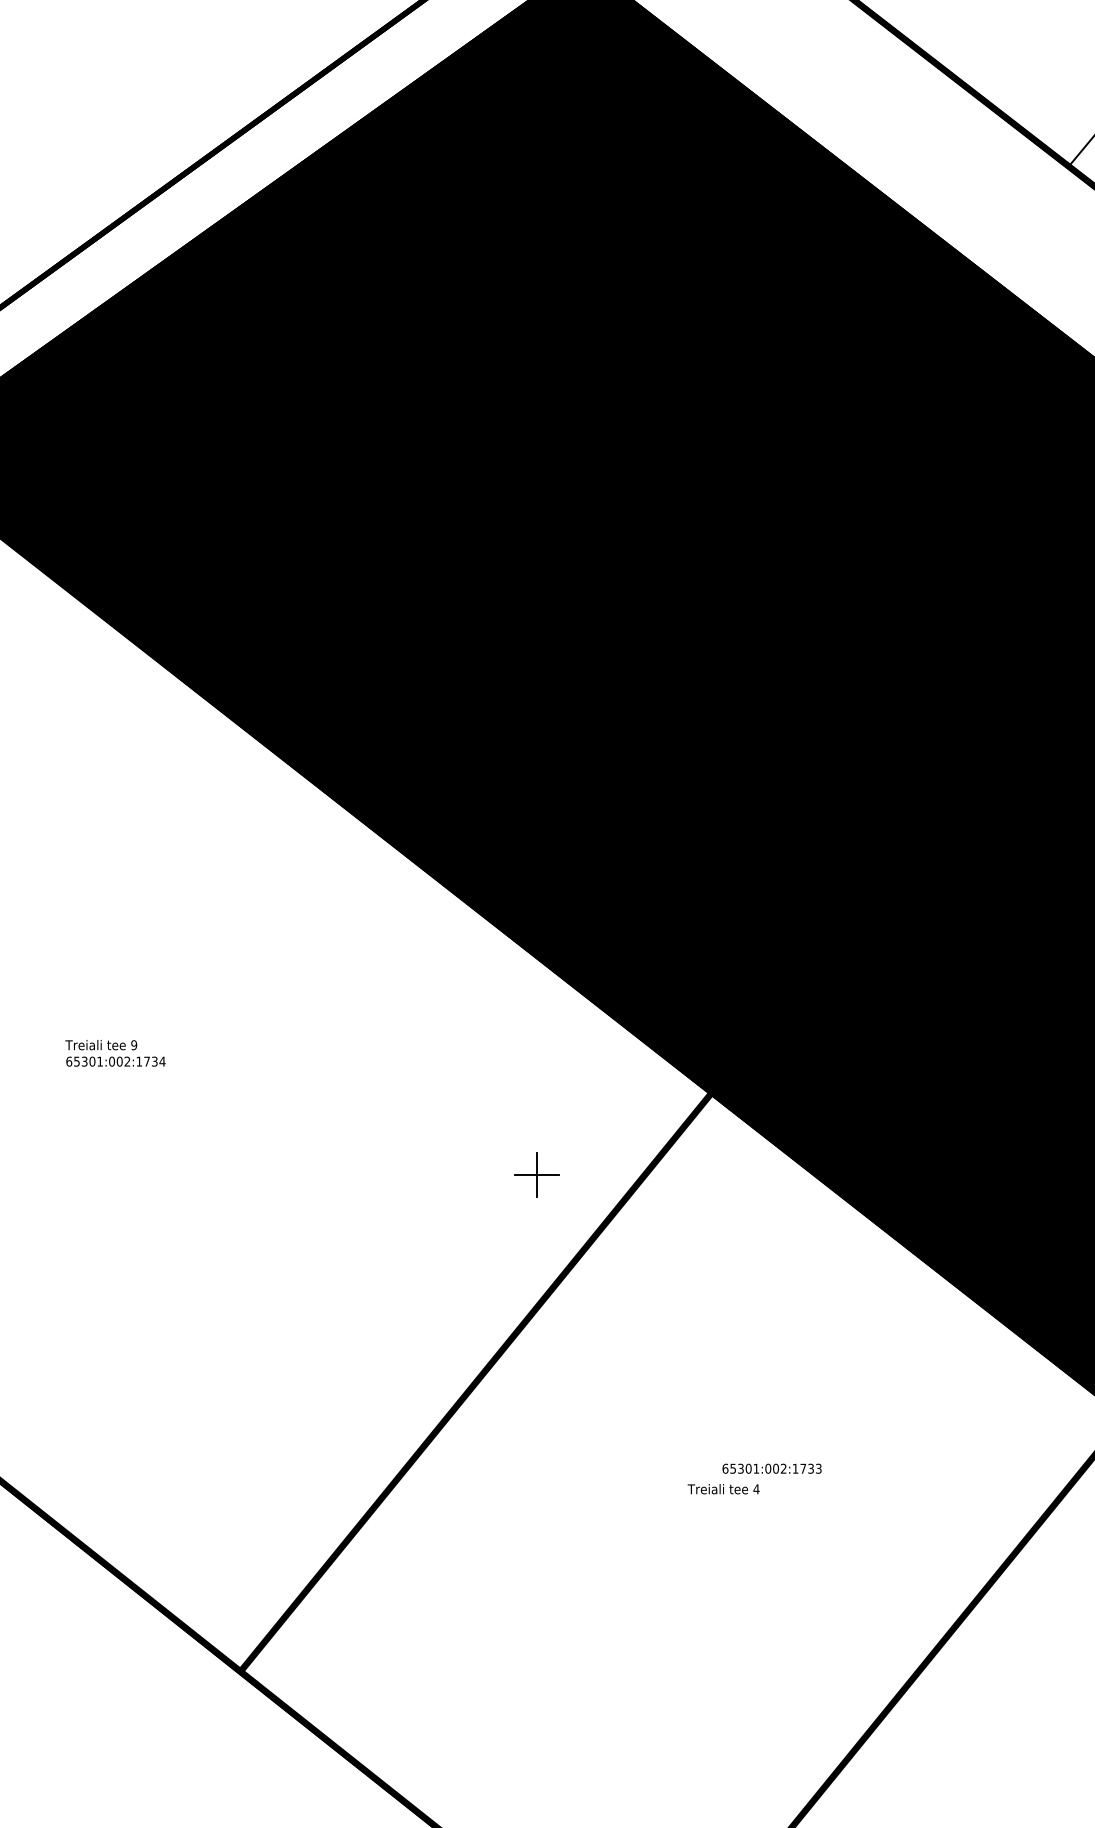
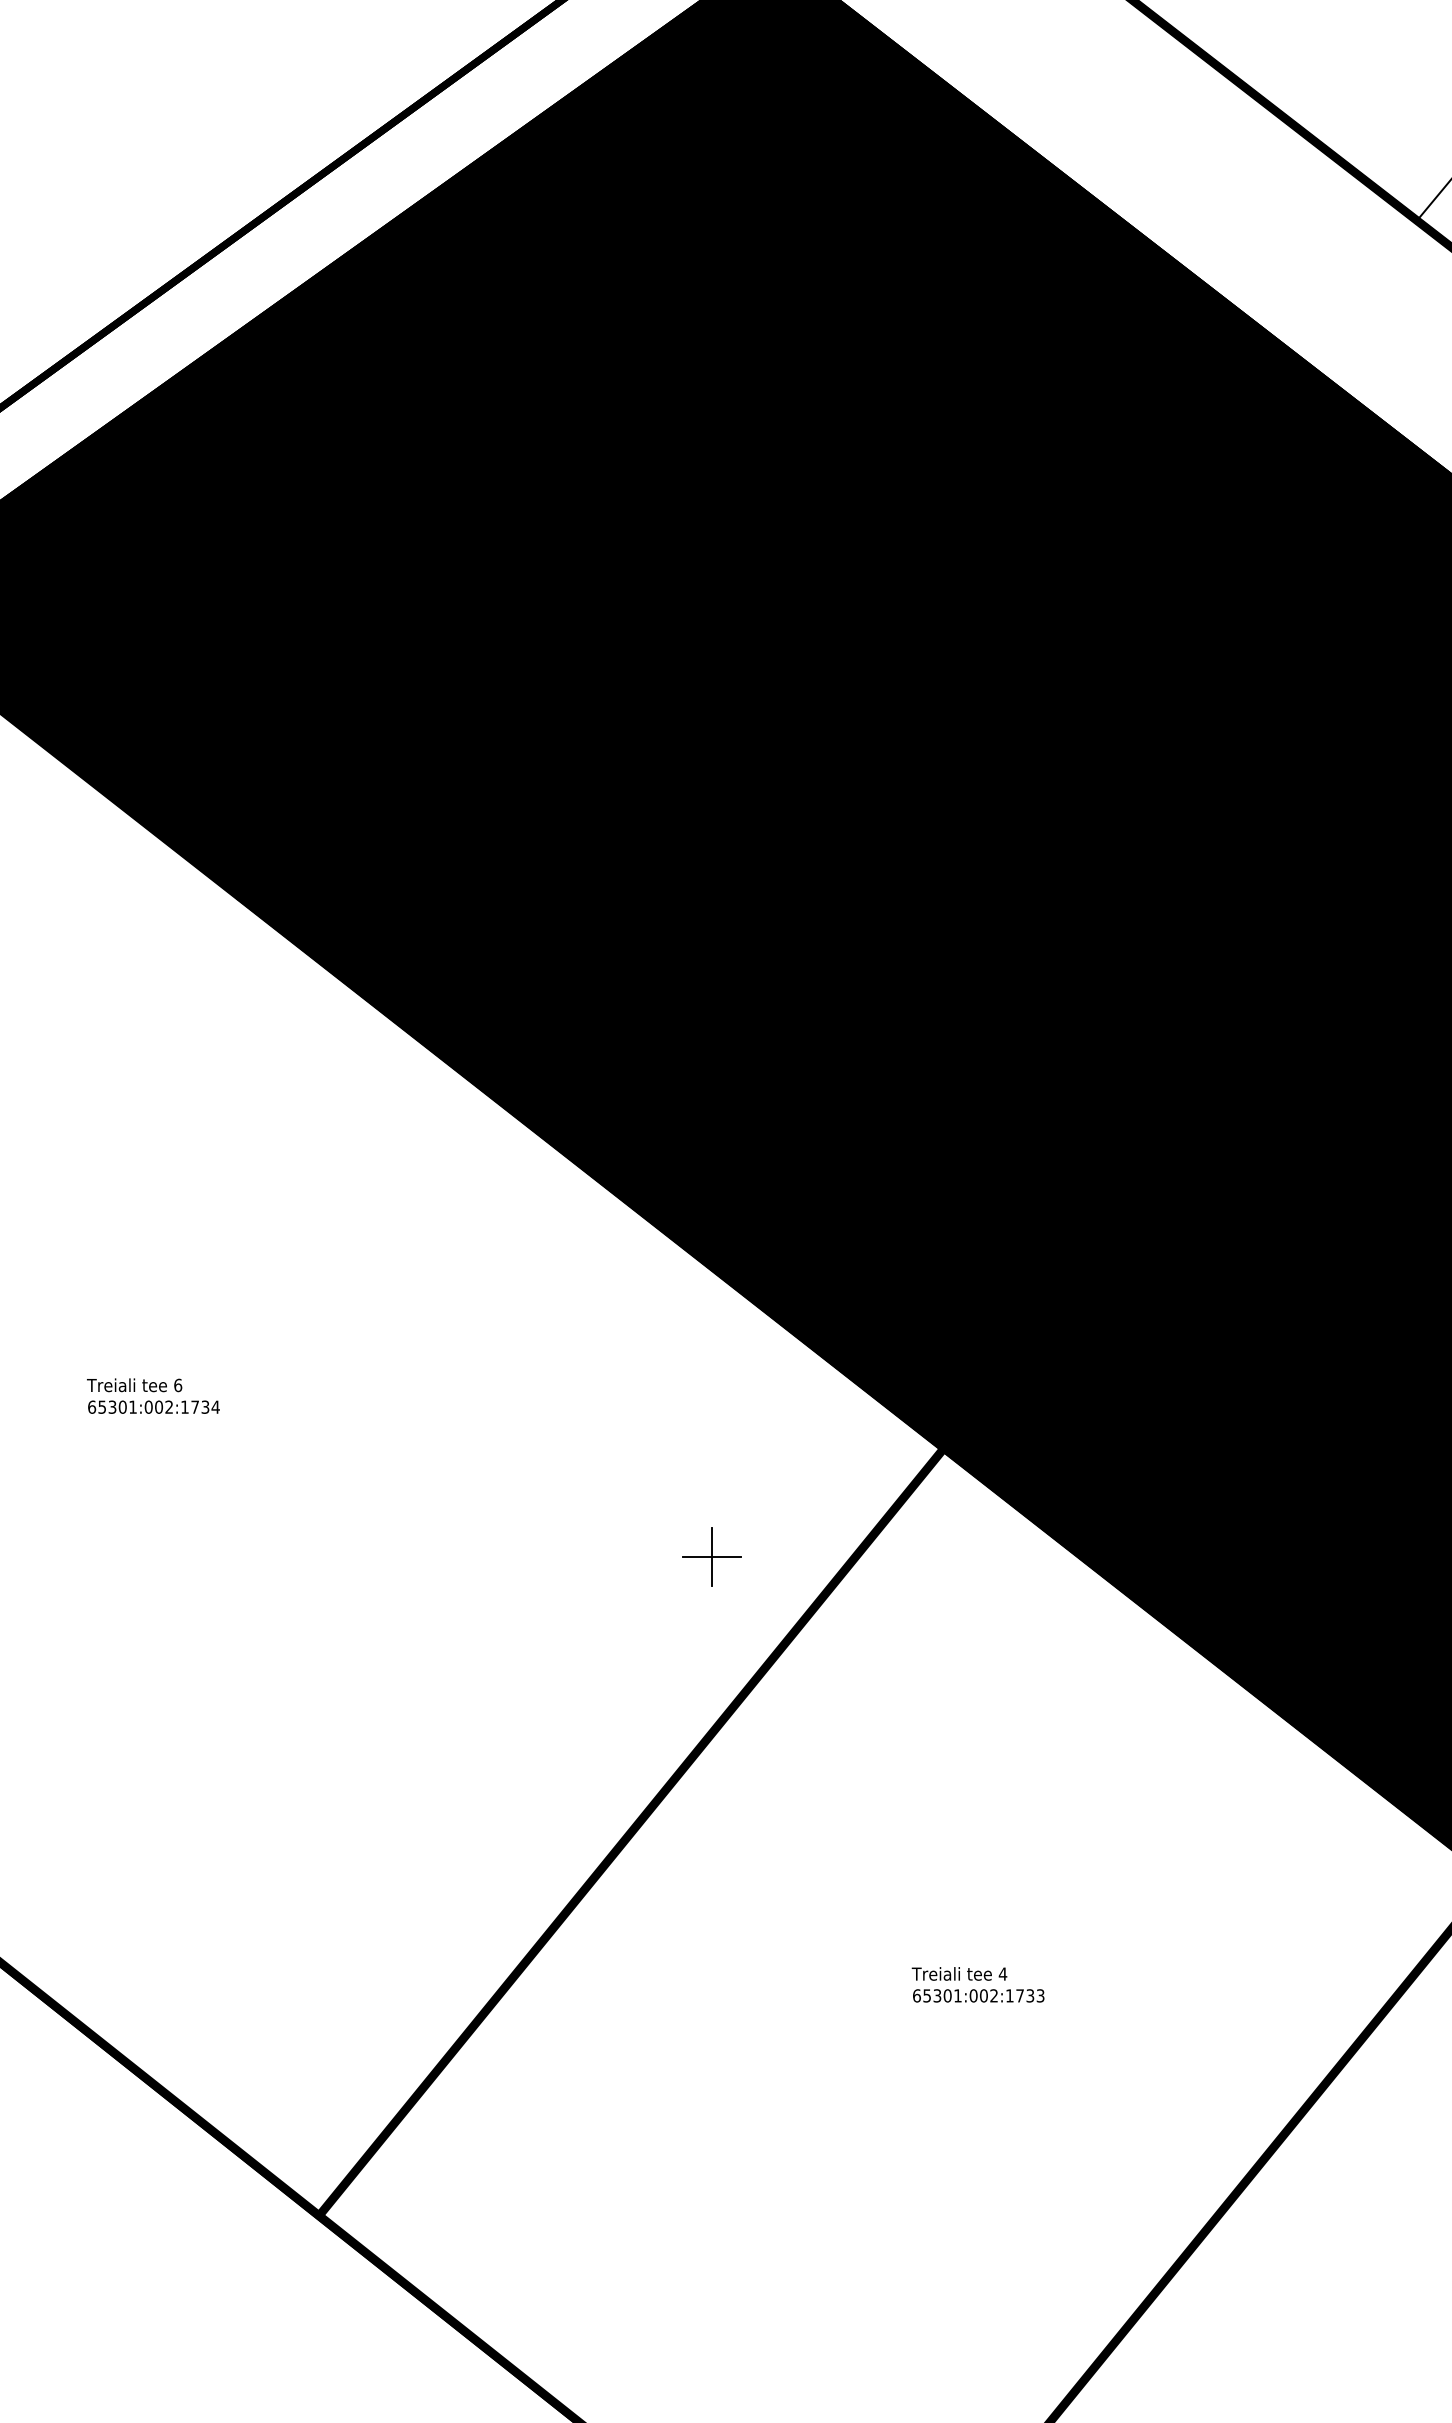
text: (134, 1045) -> (178, 1385), 9 -> 6
text: (771, 1468) -> (978, 1995), moved

